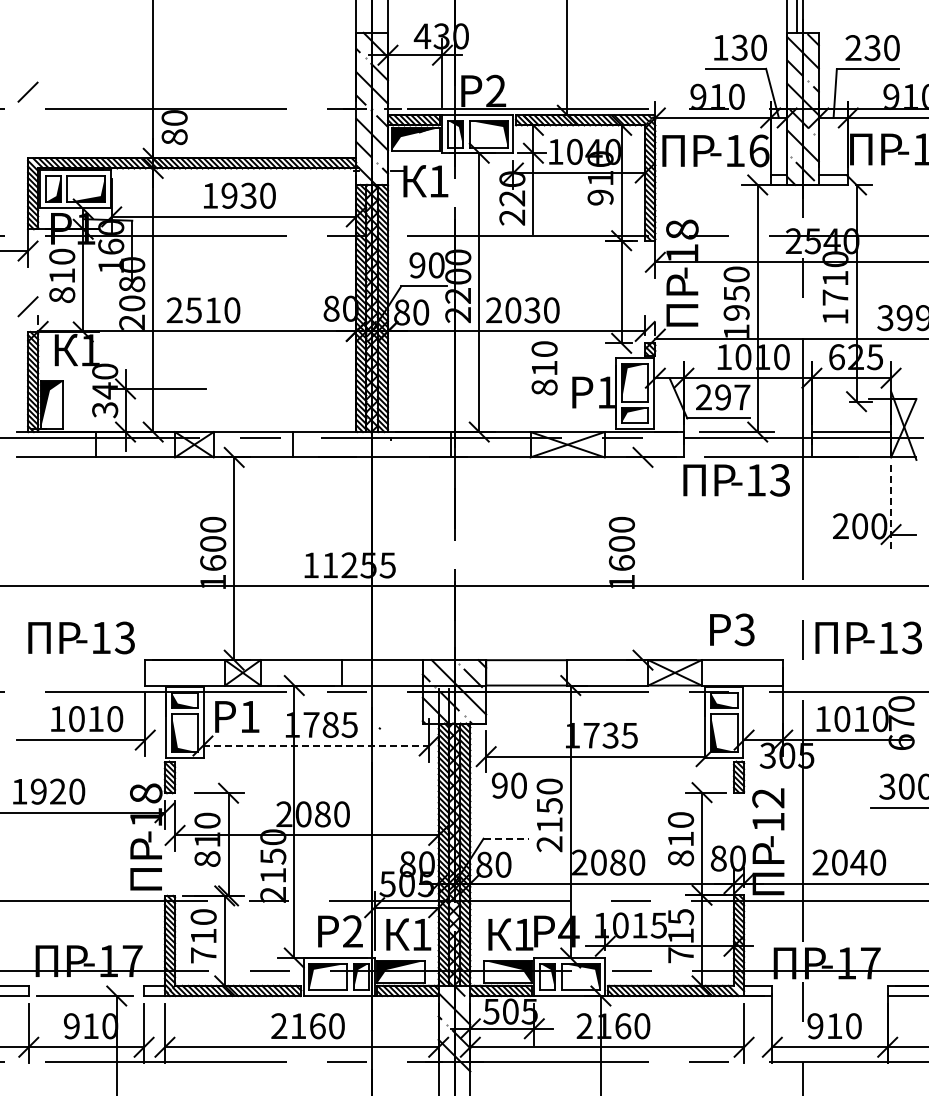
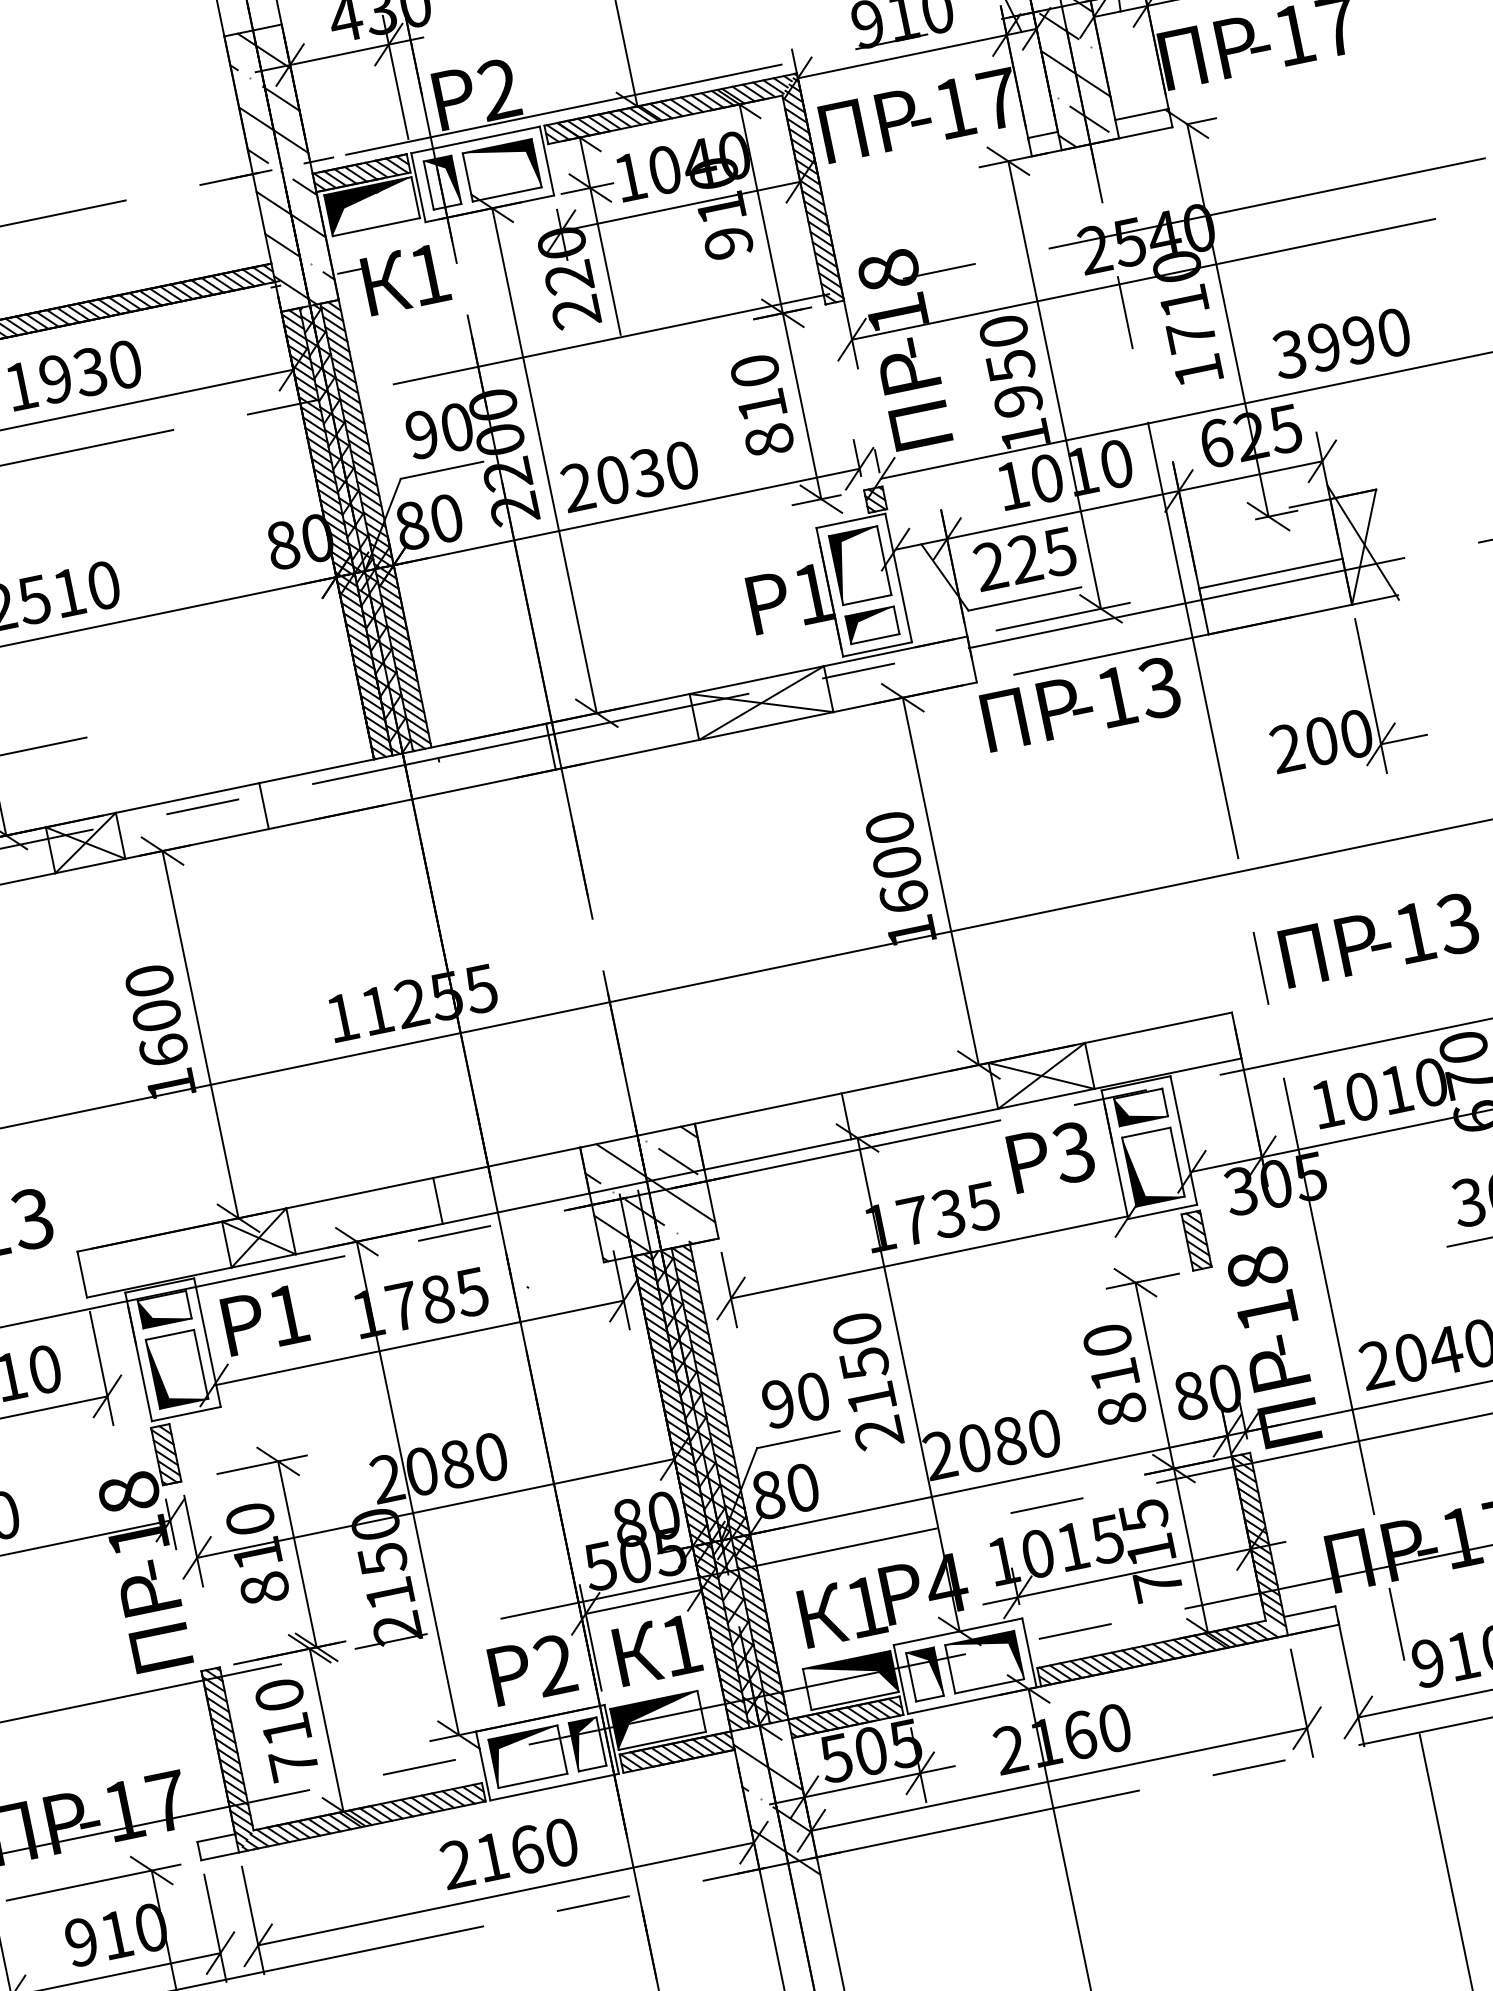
text: (759, 150) -> (998, 98), -16 -> -17
text: (544, 368) -> (762, 405), moved
text: (732, 397) -> (1042, 555), 297 -> 225
line: (891, 507) -> (1371, 695), dashed -> solid
line: (643, 558) -> (941, 880), added
text: (732, 629) -> (1051, 1156), moved
line: (316, 746) -> (419, 1343), dashed -> solid
text: (509, 785) -> (796, 1399), moved
text: (768, 798) -> (1258, 1268), -12 -> -18
line: (506, 838) -> (798, 1439), dashed -> solid

